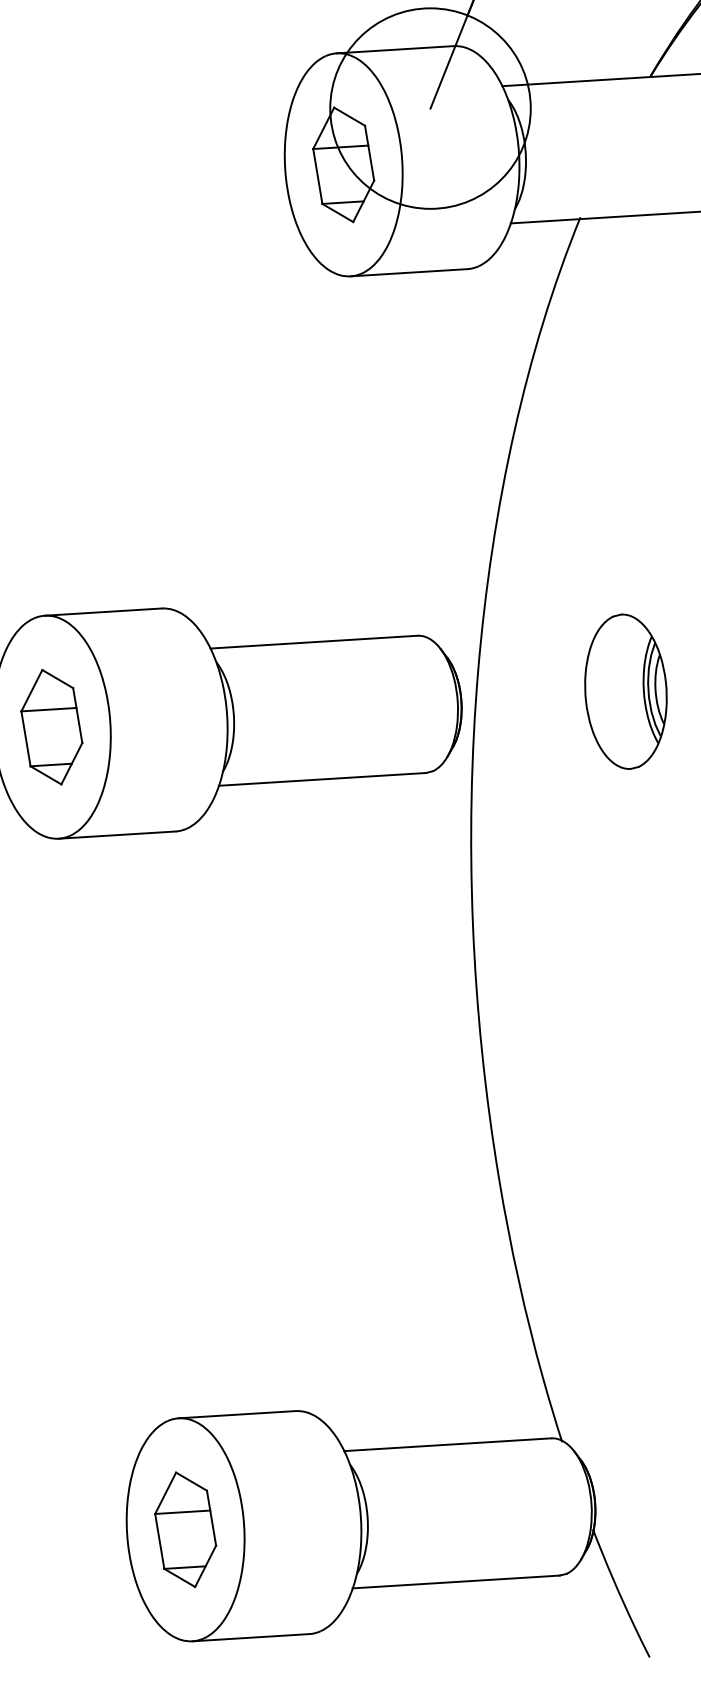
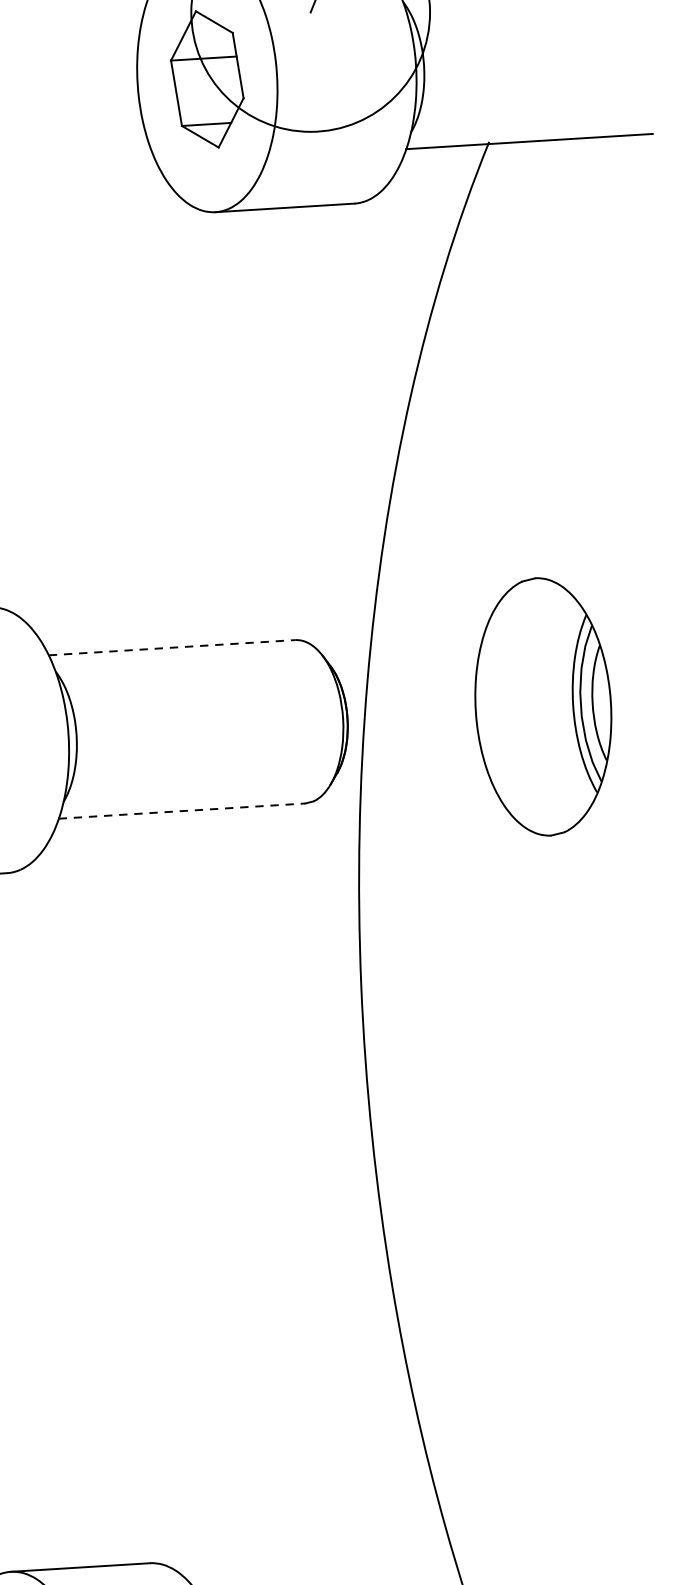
line: (314, 642) -> (172, 648), solid -> dashed
part: (625, 691) -> (542, 706), size x1.4
line: (322, 779) -> (182, 811), solid -> dashed

